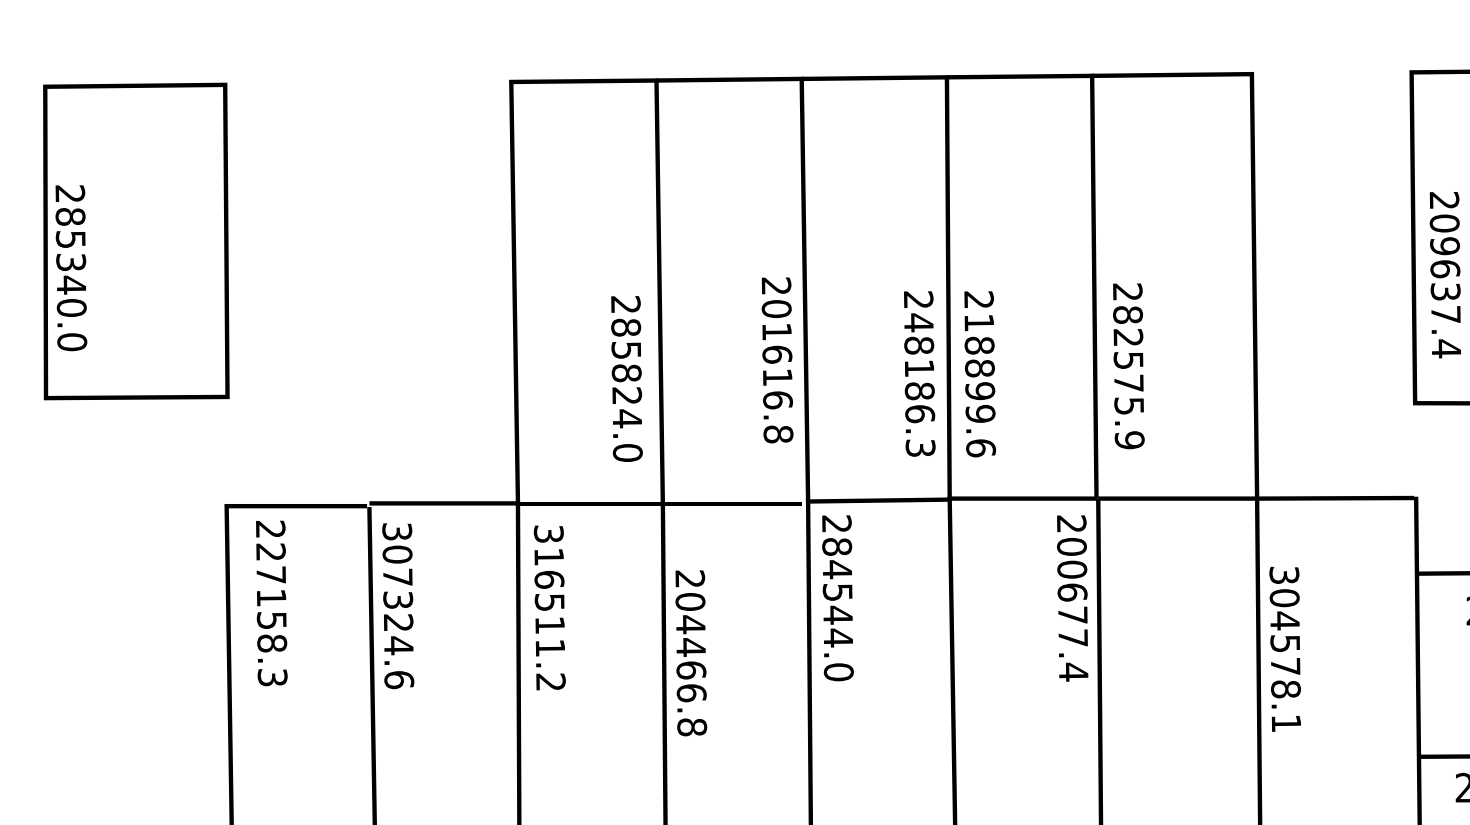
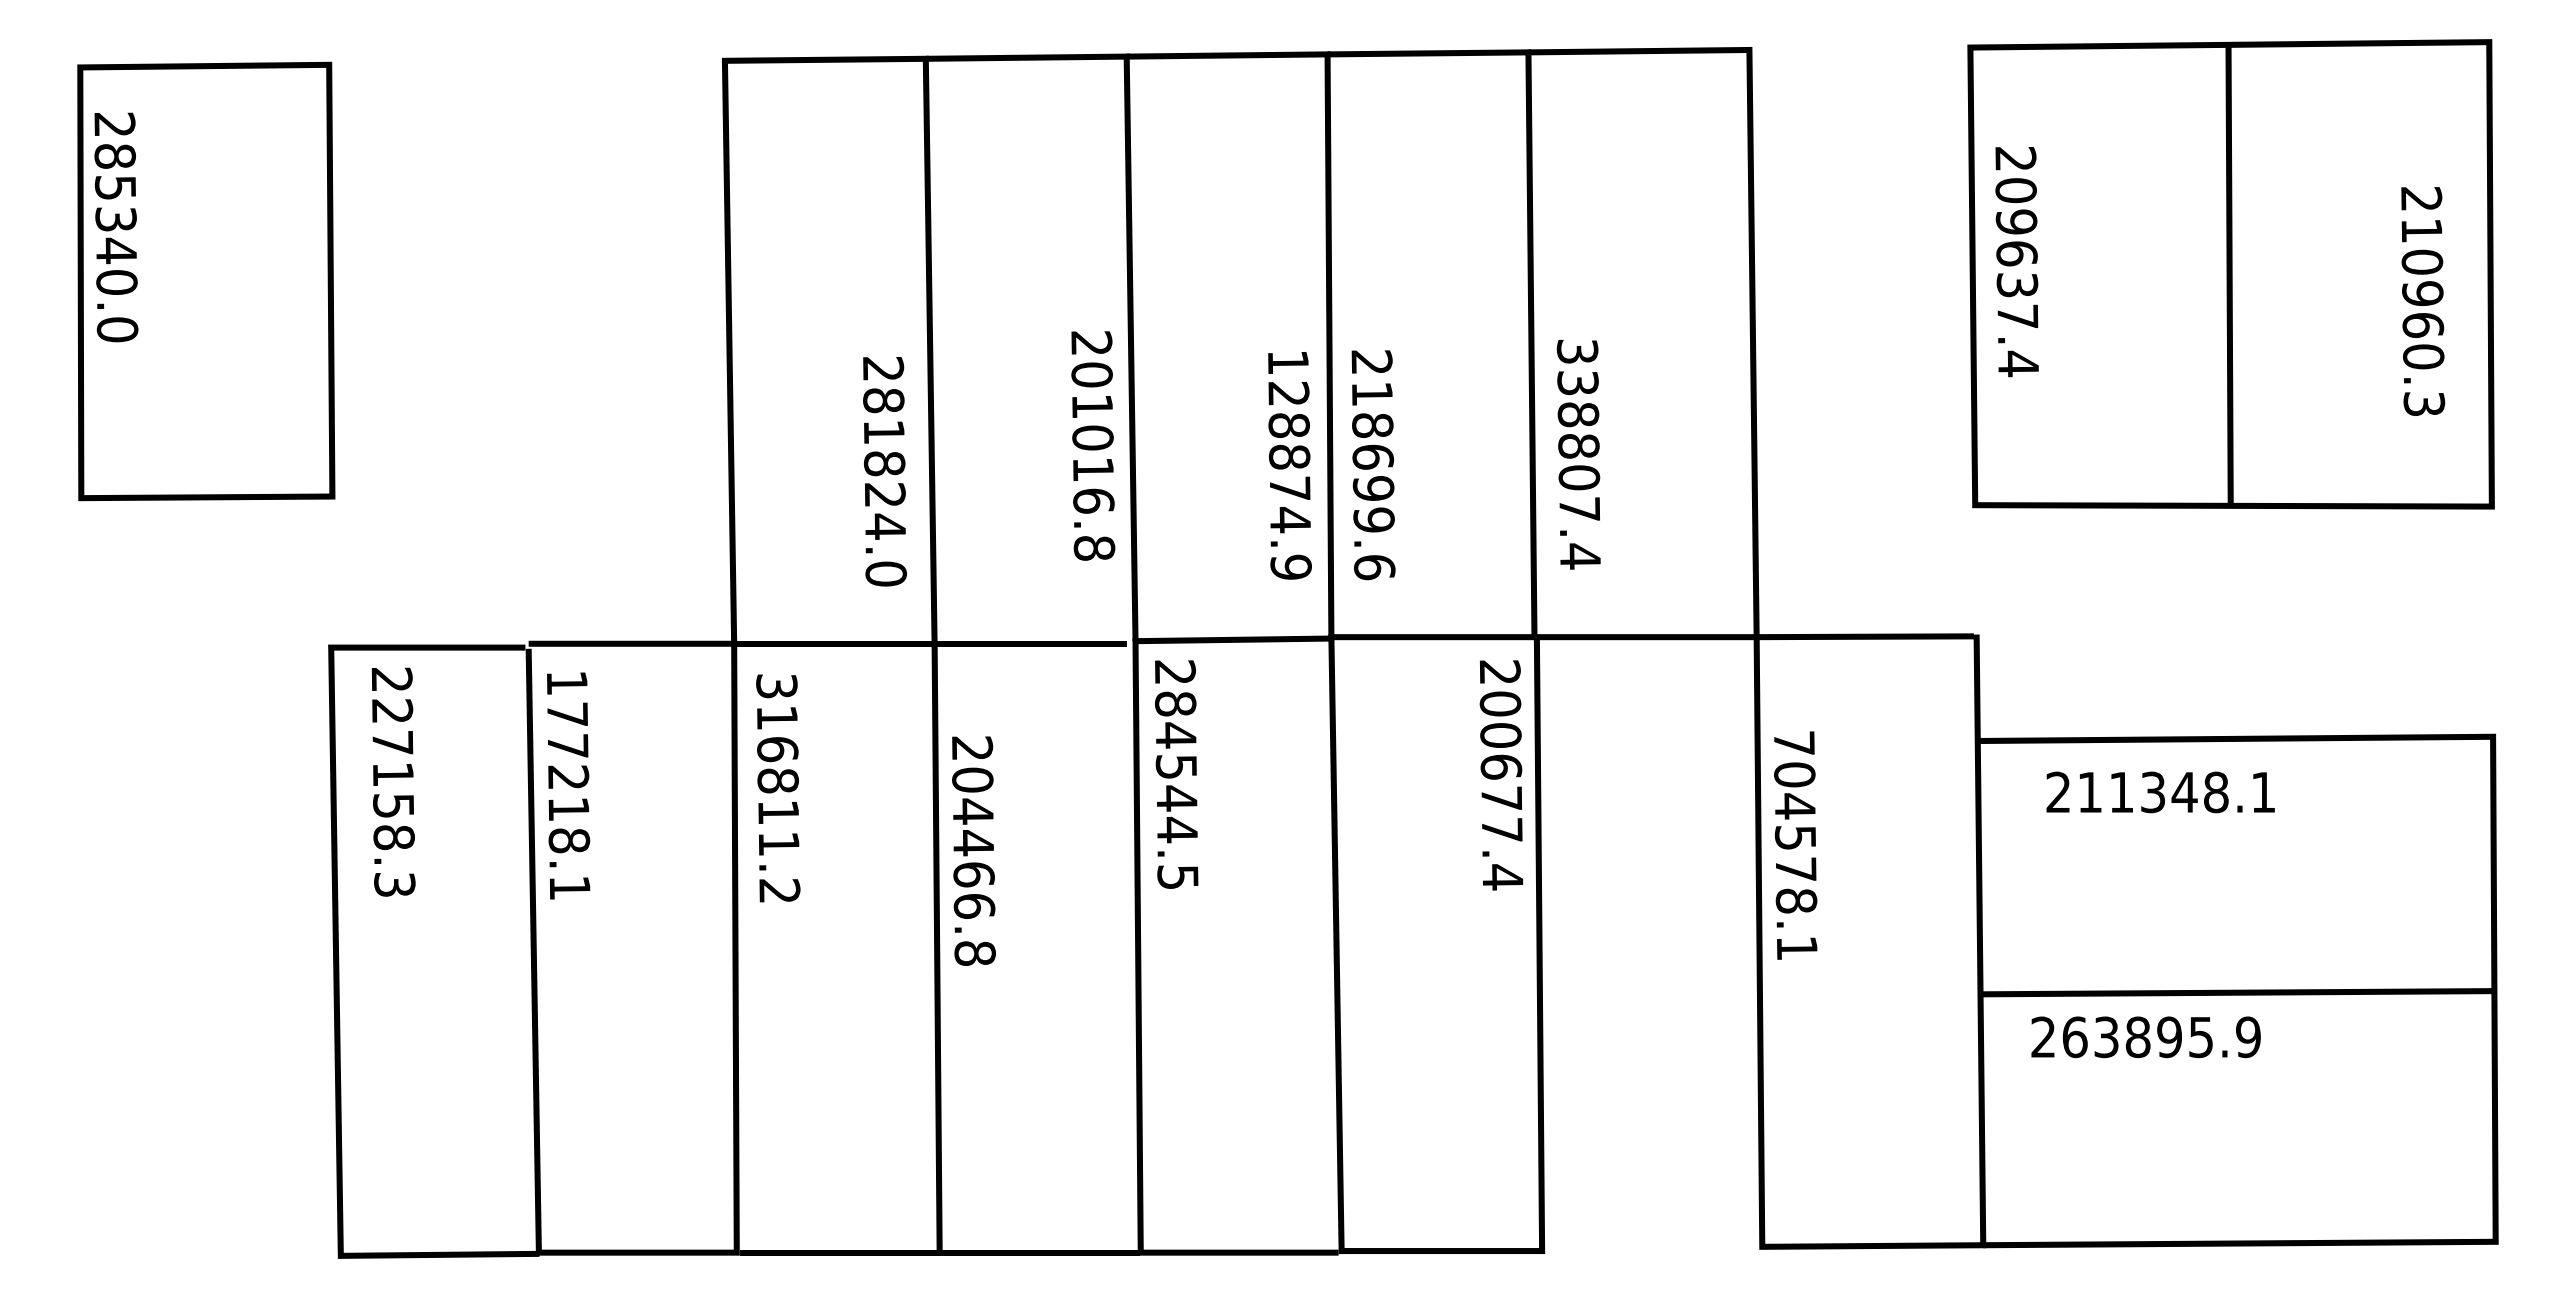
text: (71, 268) -> (116, 227), moved
text: (1444, 275) -> (2016, 262), moved
text: (625, 349) -> (883, 431), 285824.0 -> 281824.0
text: (777, 354) -> (1092, 437), 201616.8 -> 201016.8
text: (1128, 366) -> (1578, 454), 282575.9 -> 338807.4
text: (980, 368) -> (1373, 456), 218899.6 -> 218699.6
text: (919, 373) -> (1289, 464), 248186.3 -> 128874.9
text: (1284, 575) -> (1794, 743), 304578.1 -> 704578.1
text: (549, 602) -> (777, 780), 316511.2 -> 316811.2
text: (398, 605) -> (568, 785), 307324.6 -> 177218.1
text: (838, 672) -> (1177, 877), 284544.0 -> 284544.5

